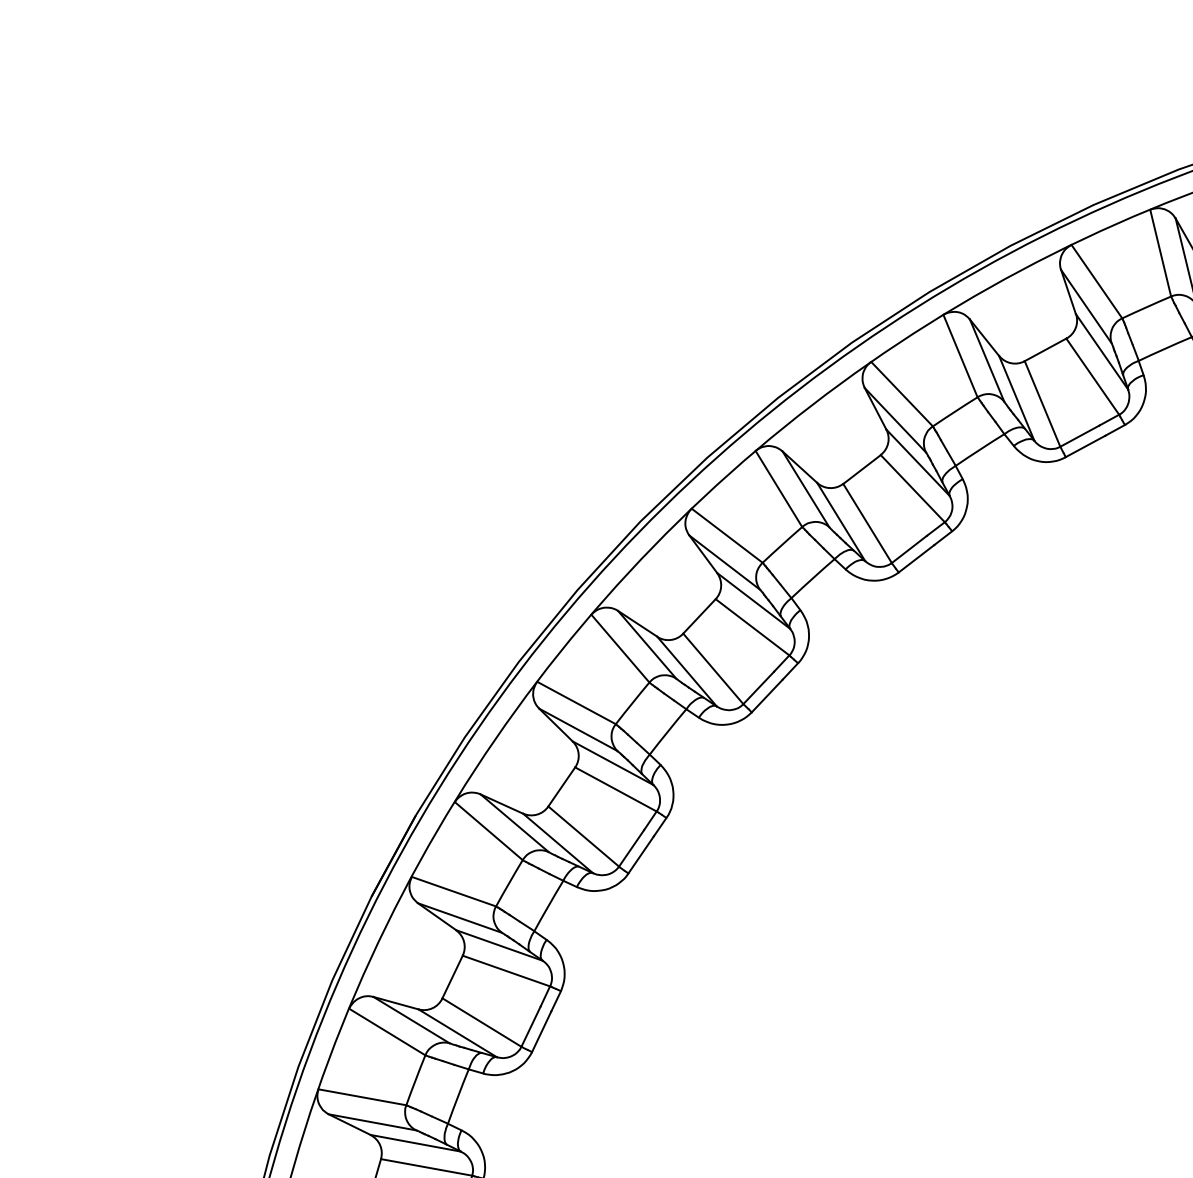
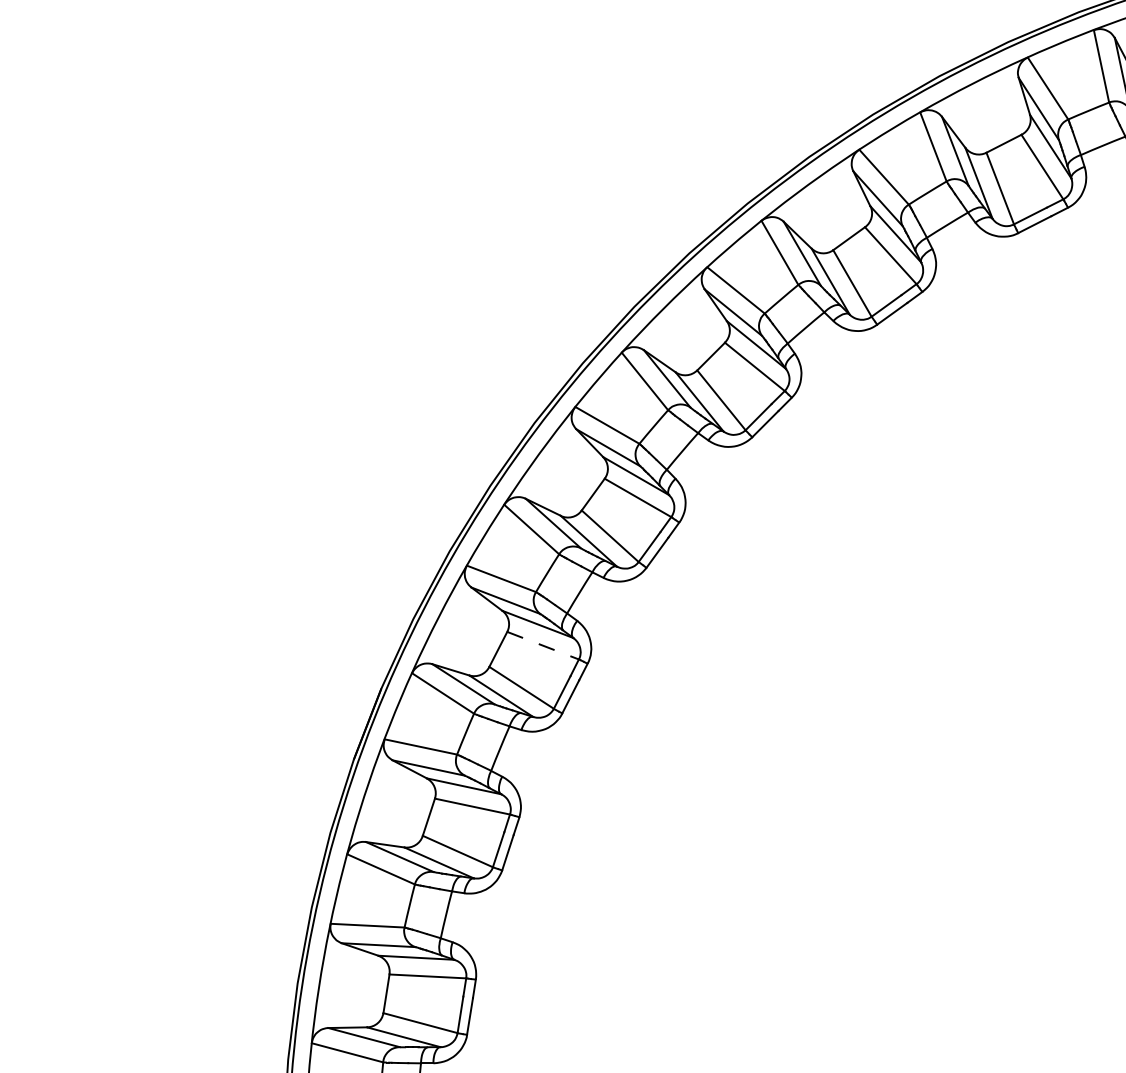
line: (616, 789) -> (543, 645), solid -> dashed

